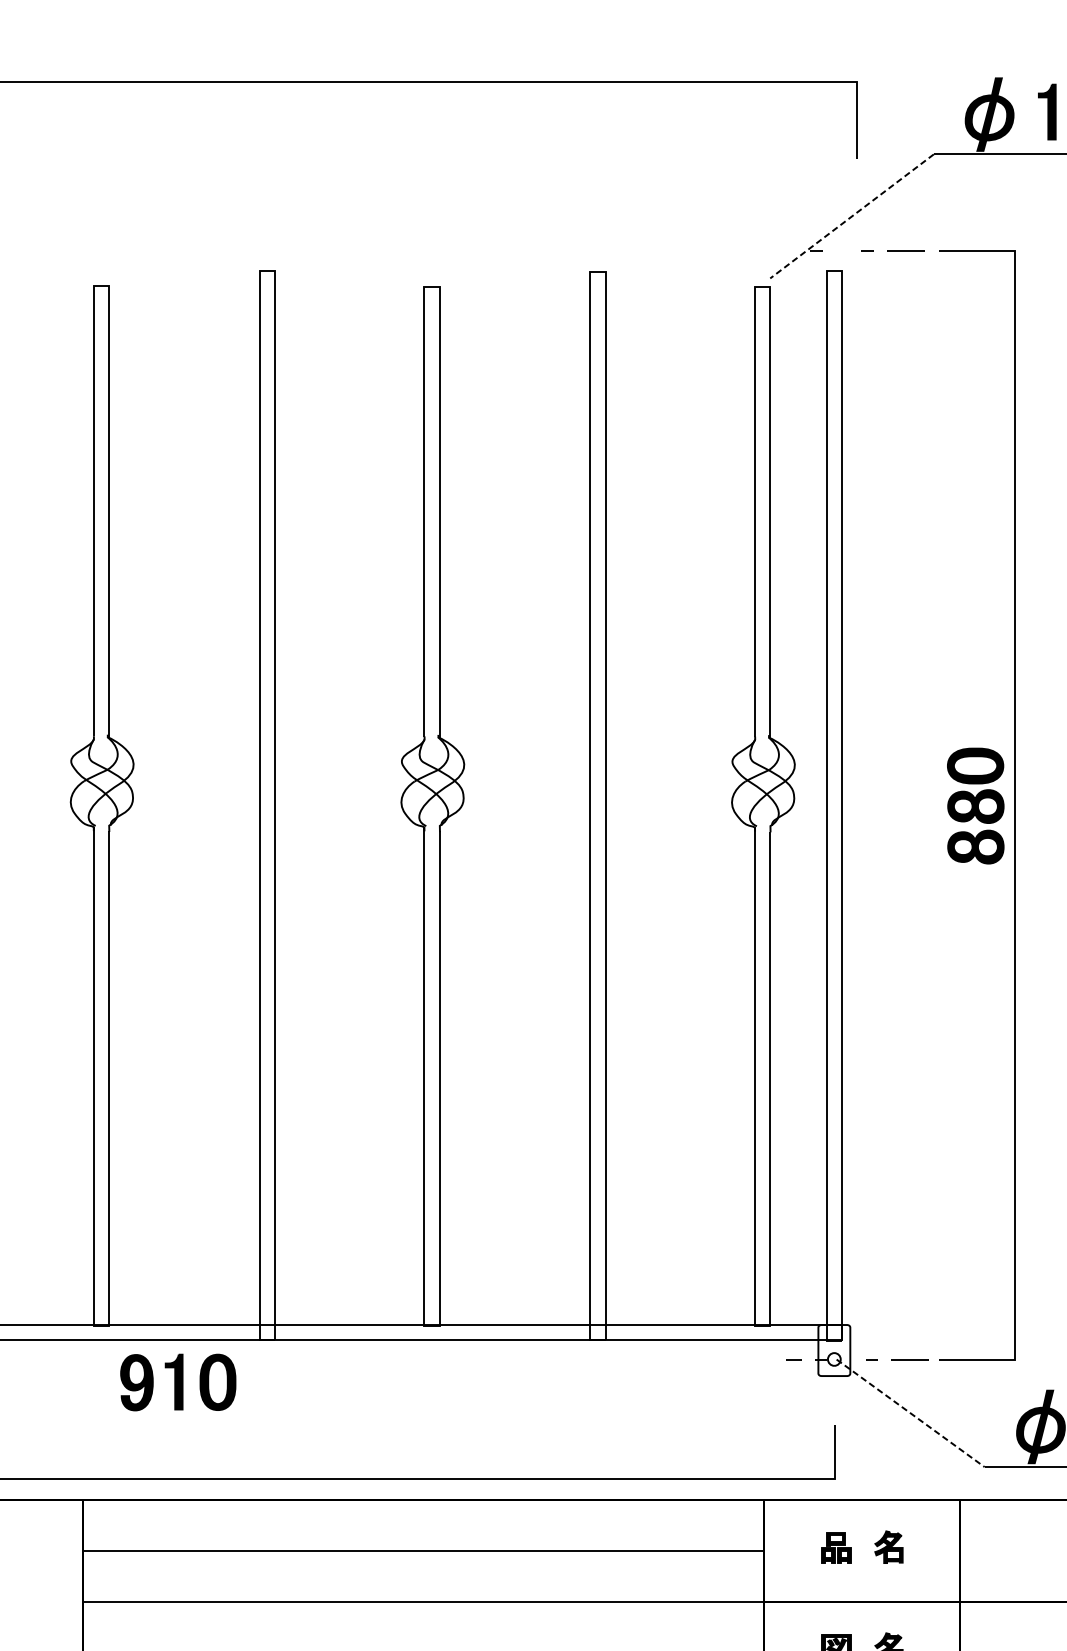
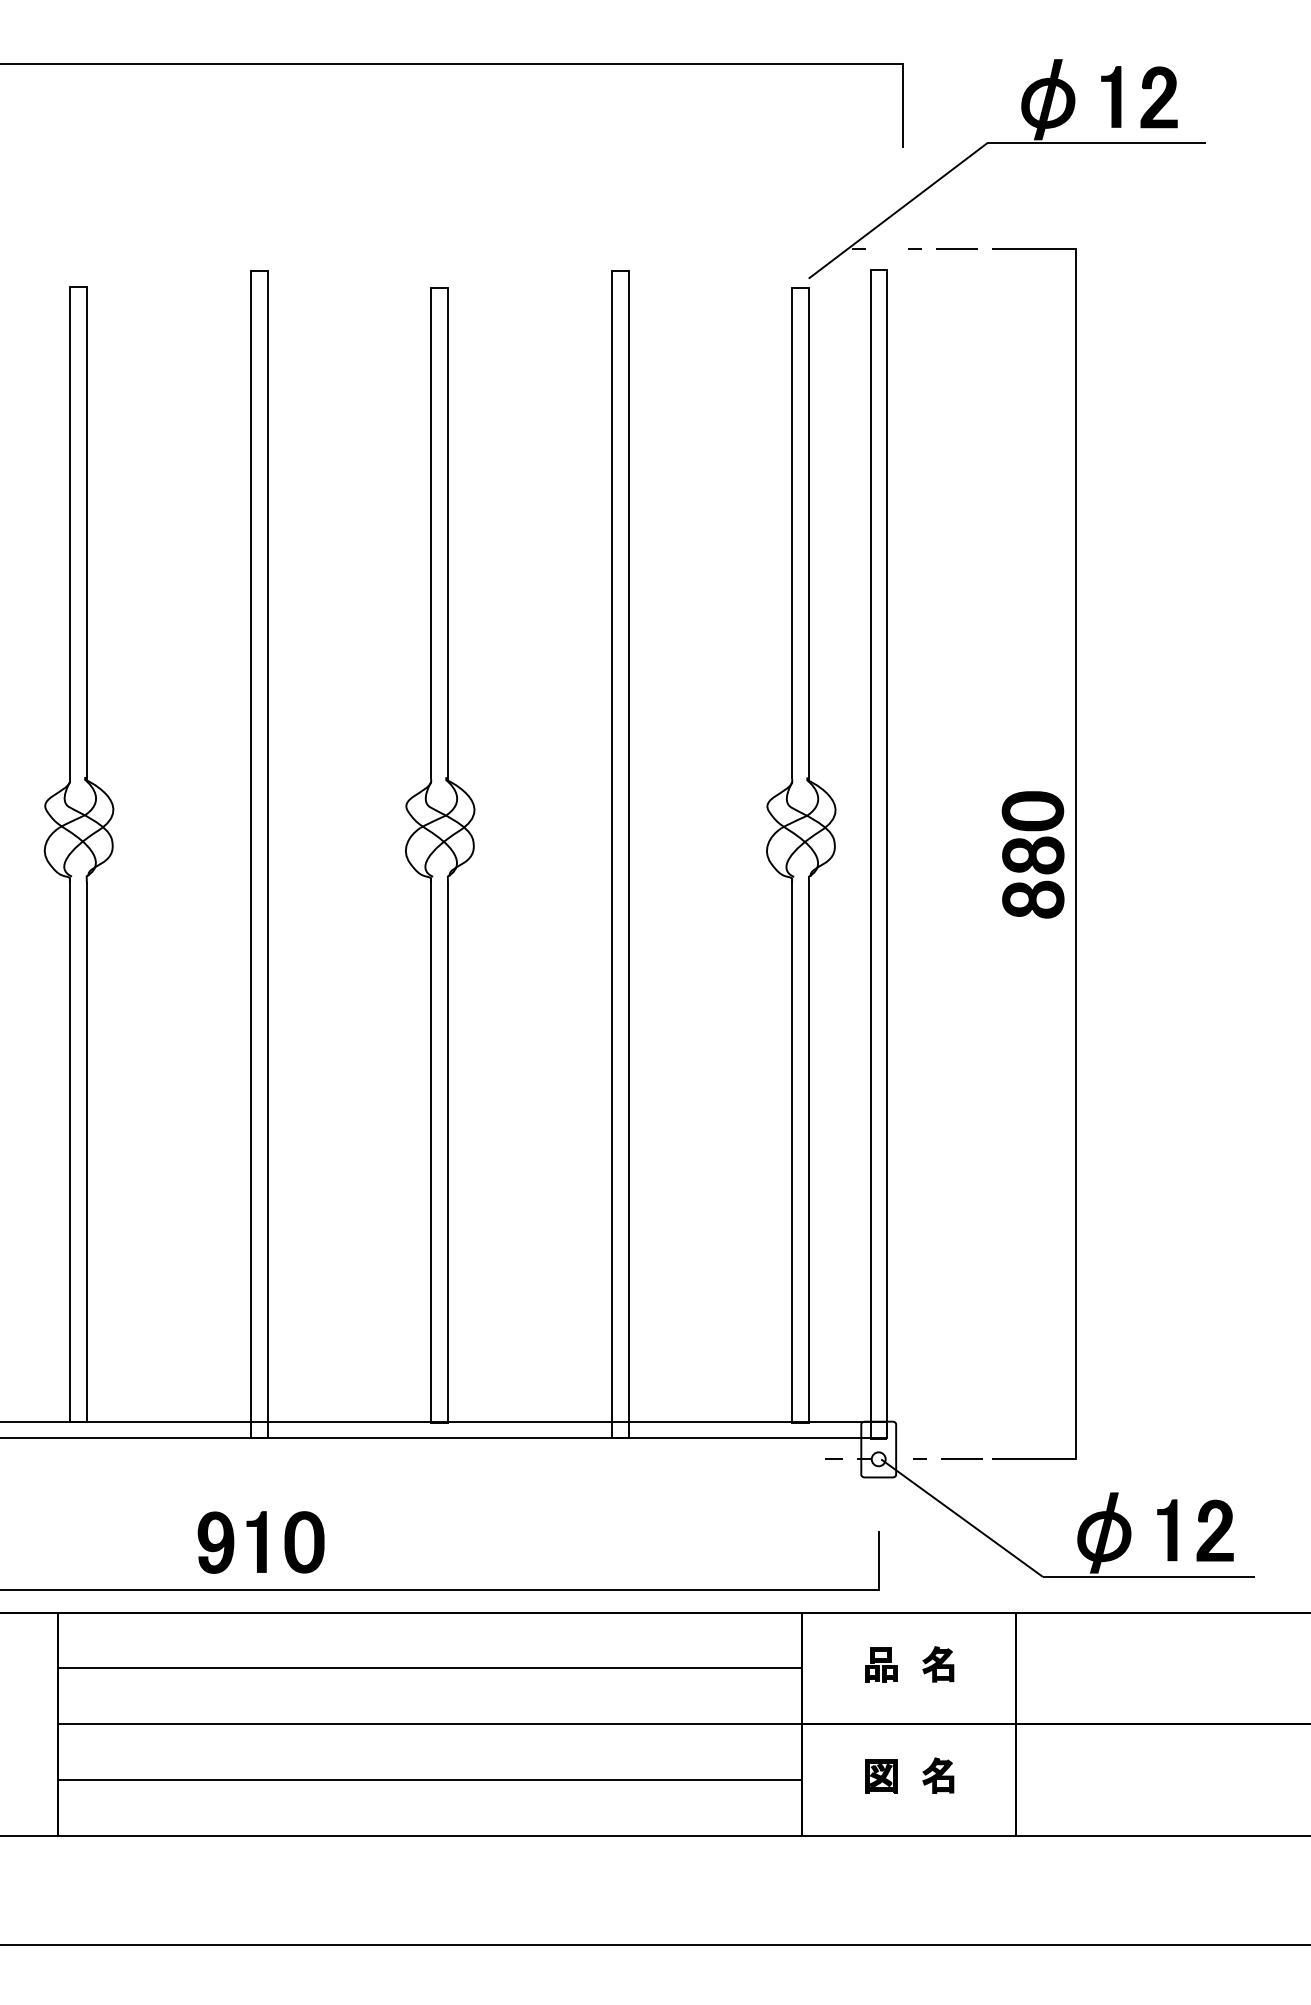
line: (851, 216) -> (897, 211), dashed -> solid
part: (177, 1382) -> (260, 1542), moved
line: (911, 1413) -> (962, 1518), dashed -> solid

